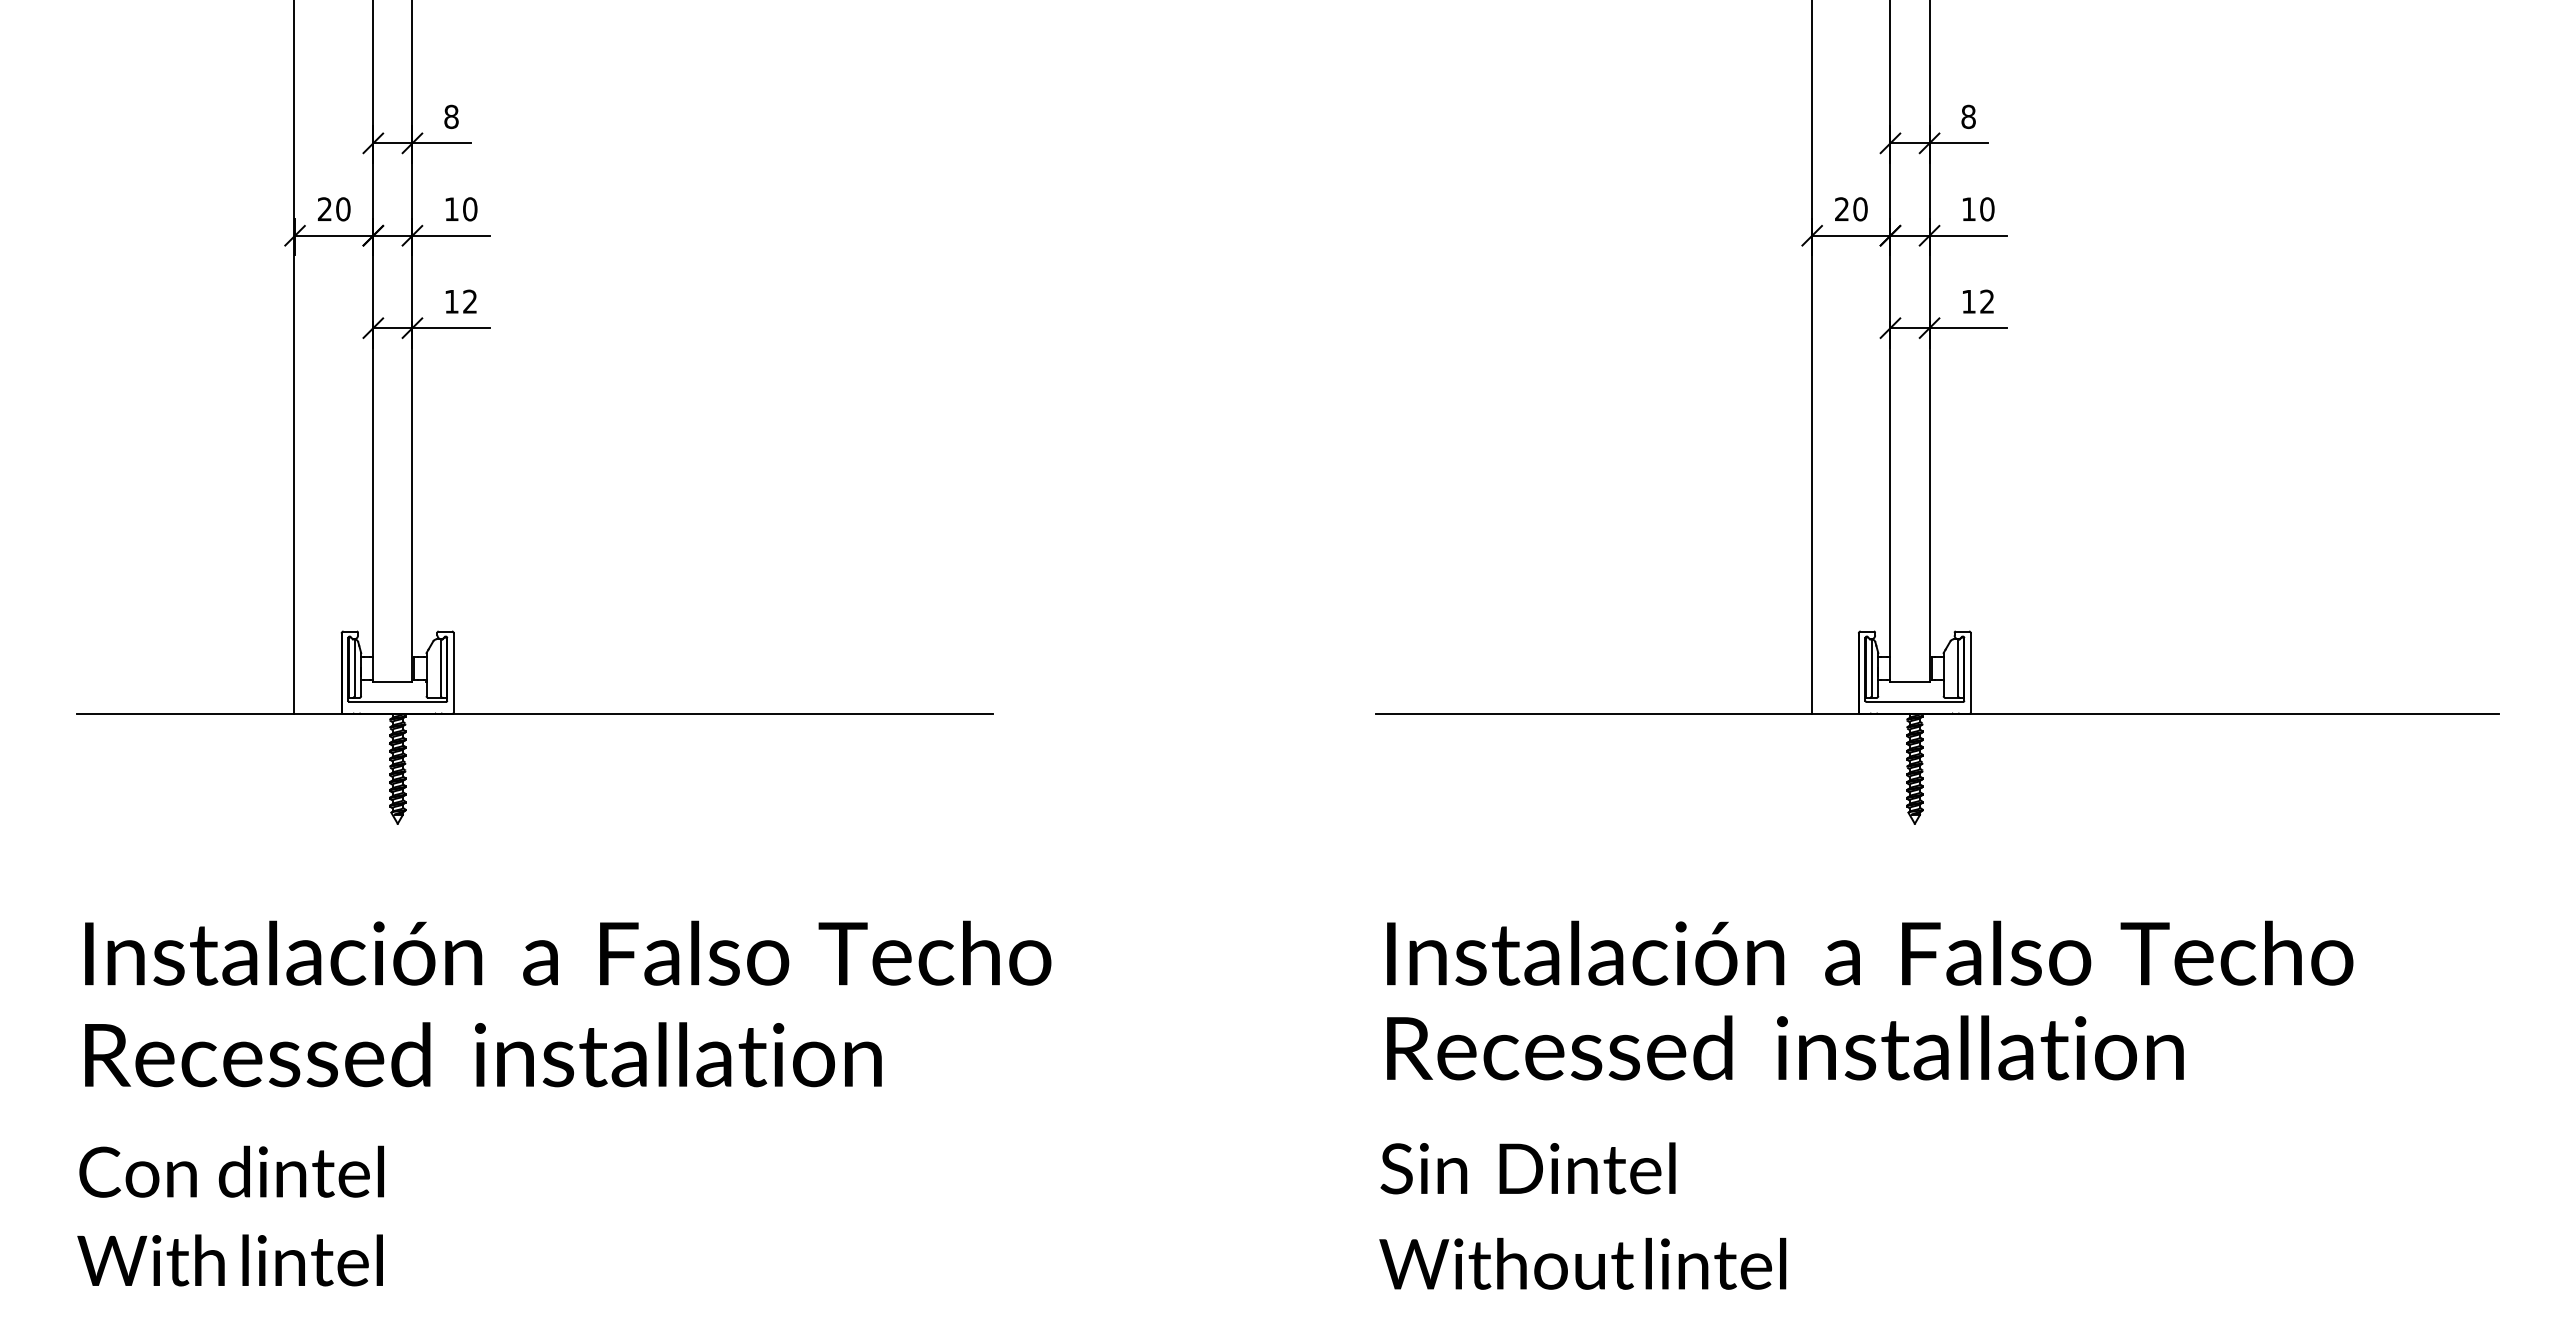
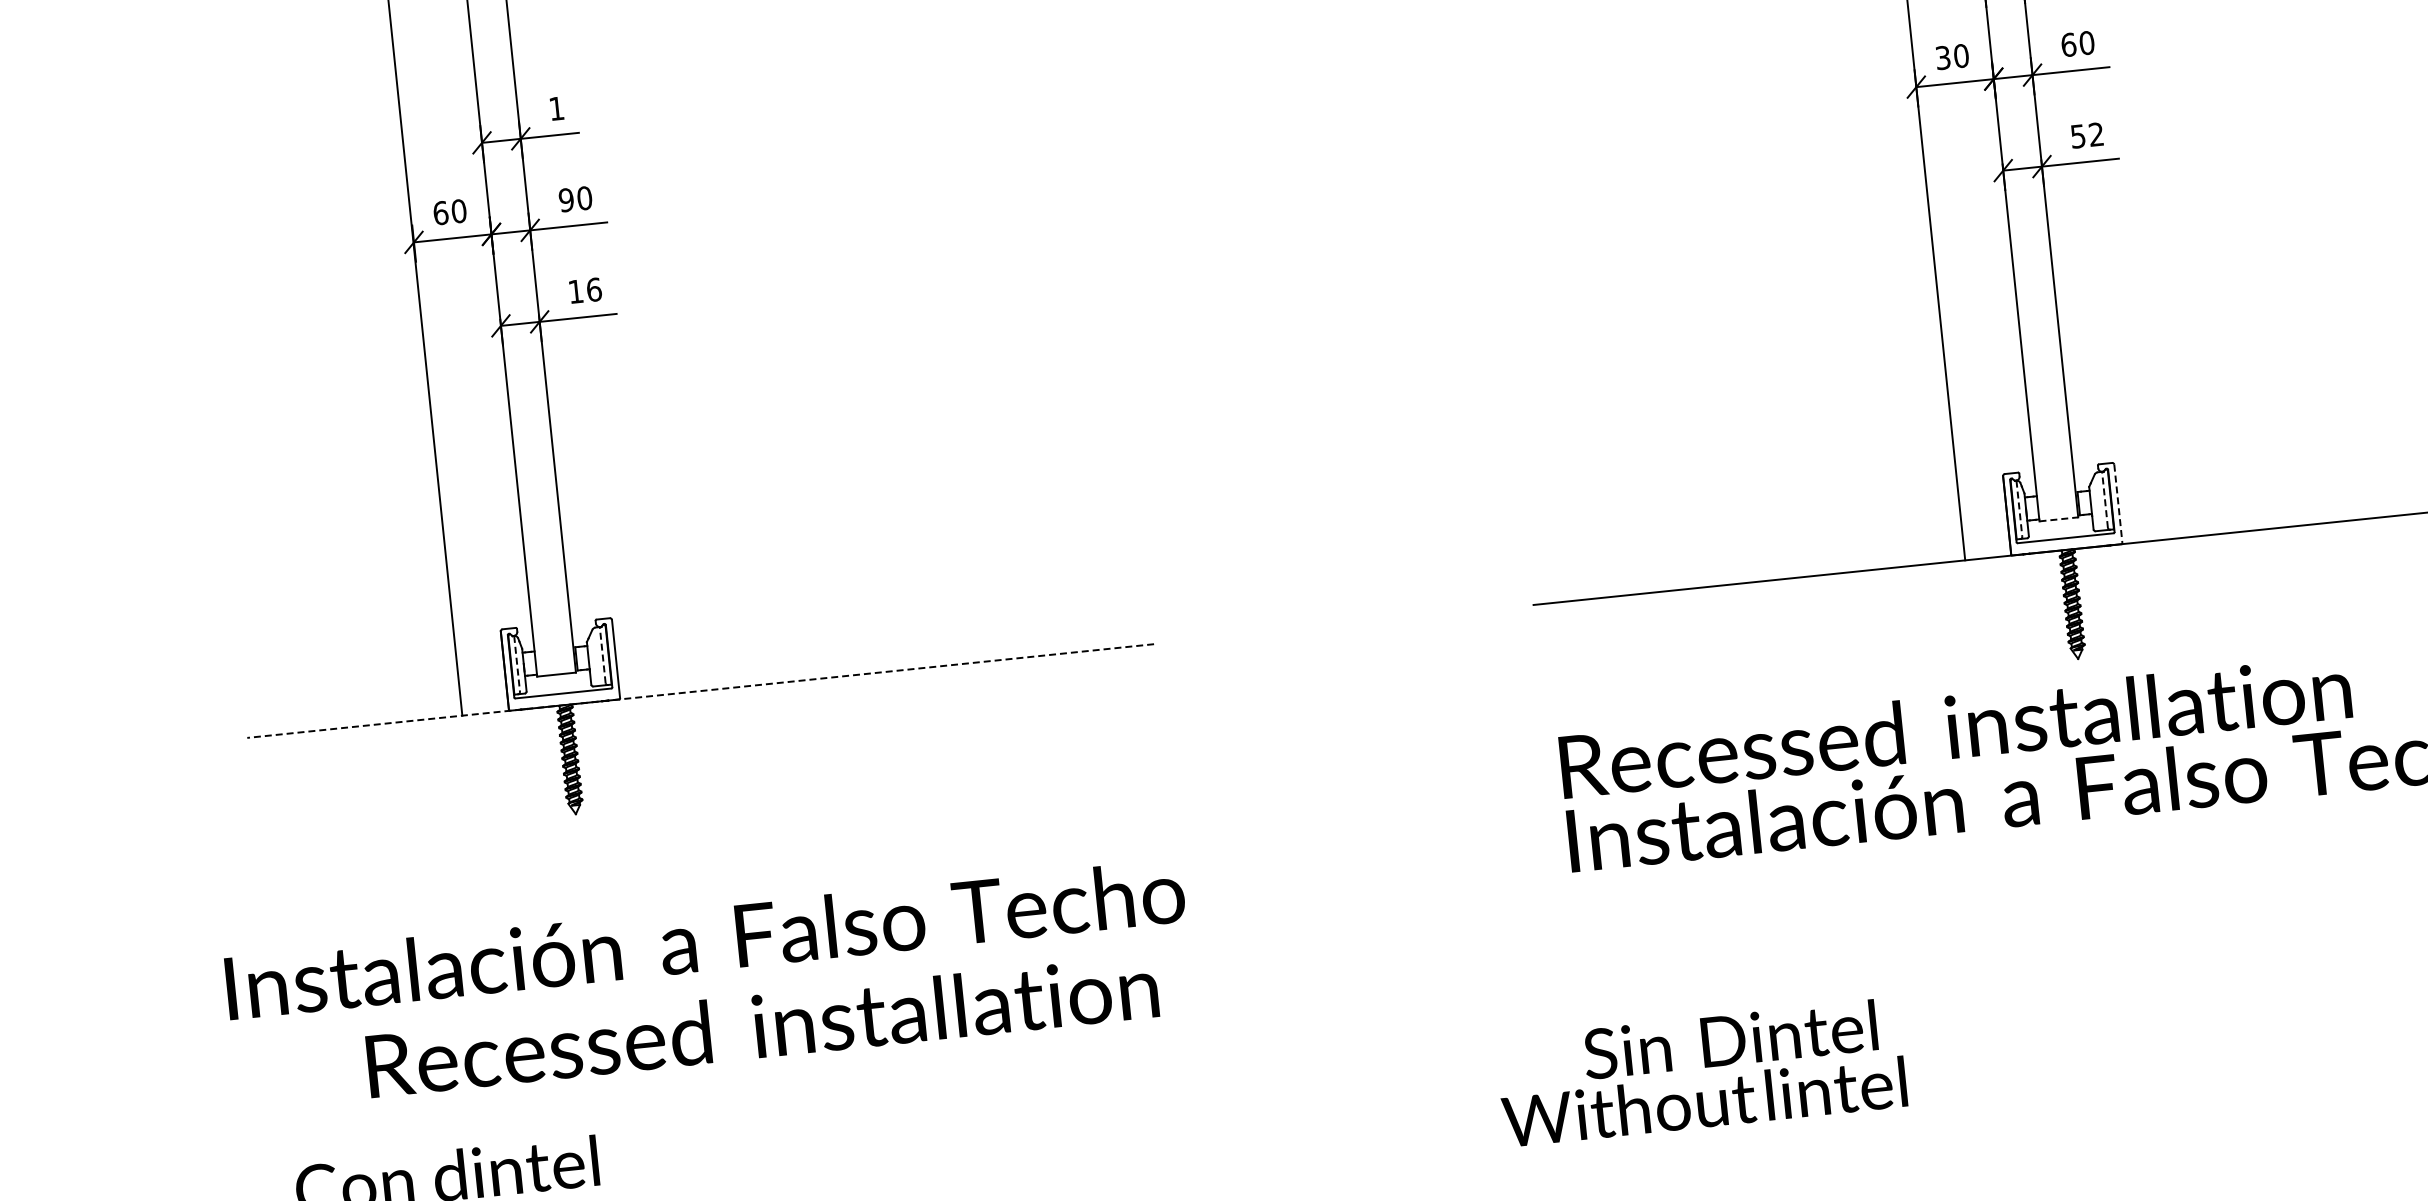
text: (451, 116) -> (556, 108), 8 -> 1
text: (324, 209) -> (440, 213), 20 -> 60
text: (451, 209) -> (566, 200), 10 -> 90
text: (1841, 209) -> (1942, 58), 20 -> 30
text: (1968, 209) -> (2068, 45), 10 -> 60
text: (470, 301) -> (594, 289), 12 -> 16
text: (1968, 301) -> (2077, 136), 12 -> 52
line: (441, 667) -> (603, 654), solid -> dashed
line: (1958, 667) -> (2105, 499), solid -> dashed
line: (354, 668) -> (517, 664), solid -> dashed
line: (1871, 668) -> (2019, 509), solid -> dashed
line: (1971, 672) -> (2118, 503), solid -> dashed
line: (1910, 682) -> (2059, 519), solid -> dashed
line: (535, 713) -> (700, 690), solid -> dashed
text: (568, 952) -> (705, 938), moved
text: (1785, 1047) -> (1955, 726), moved
text: (483, 1054) -> (762, 1025), moved
text: (1582, 1263) -> (1704, 1101), moved

